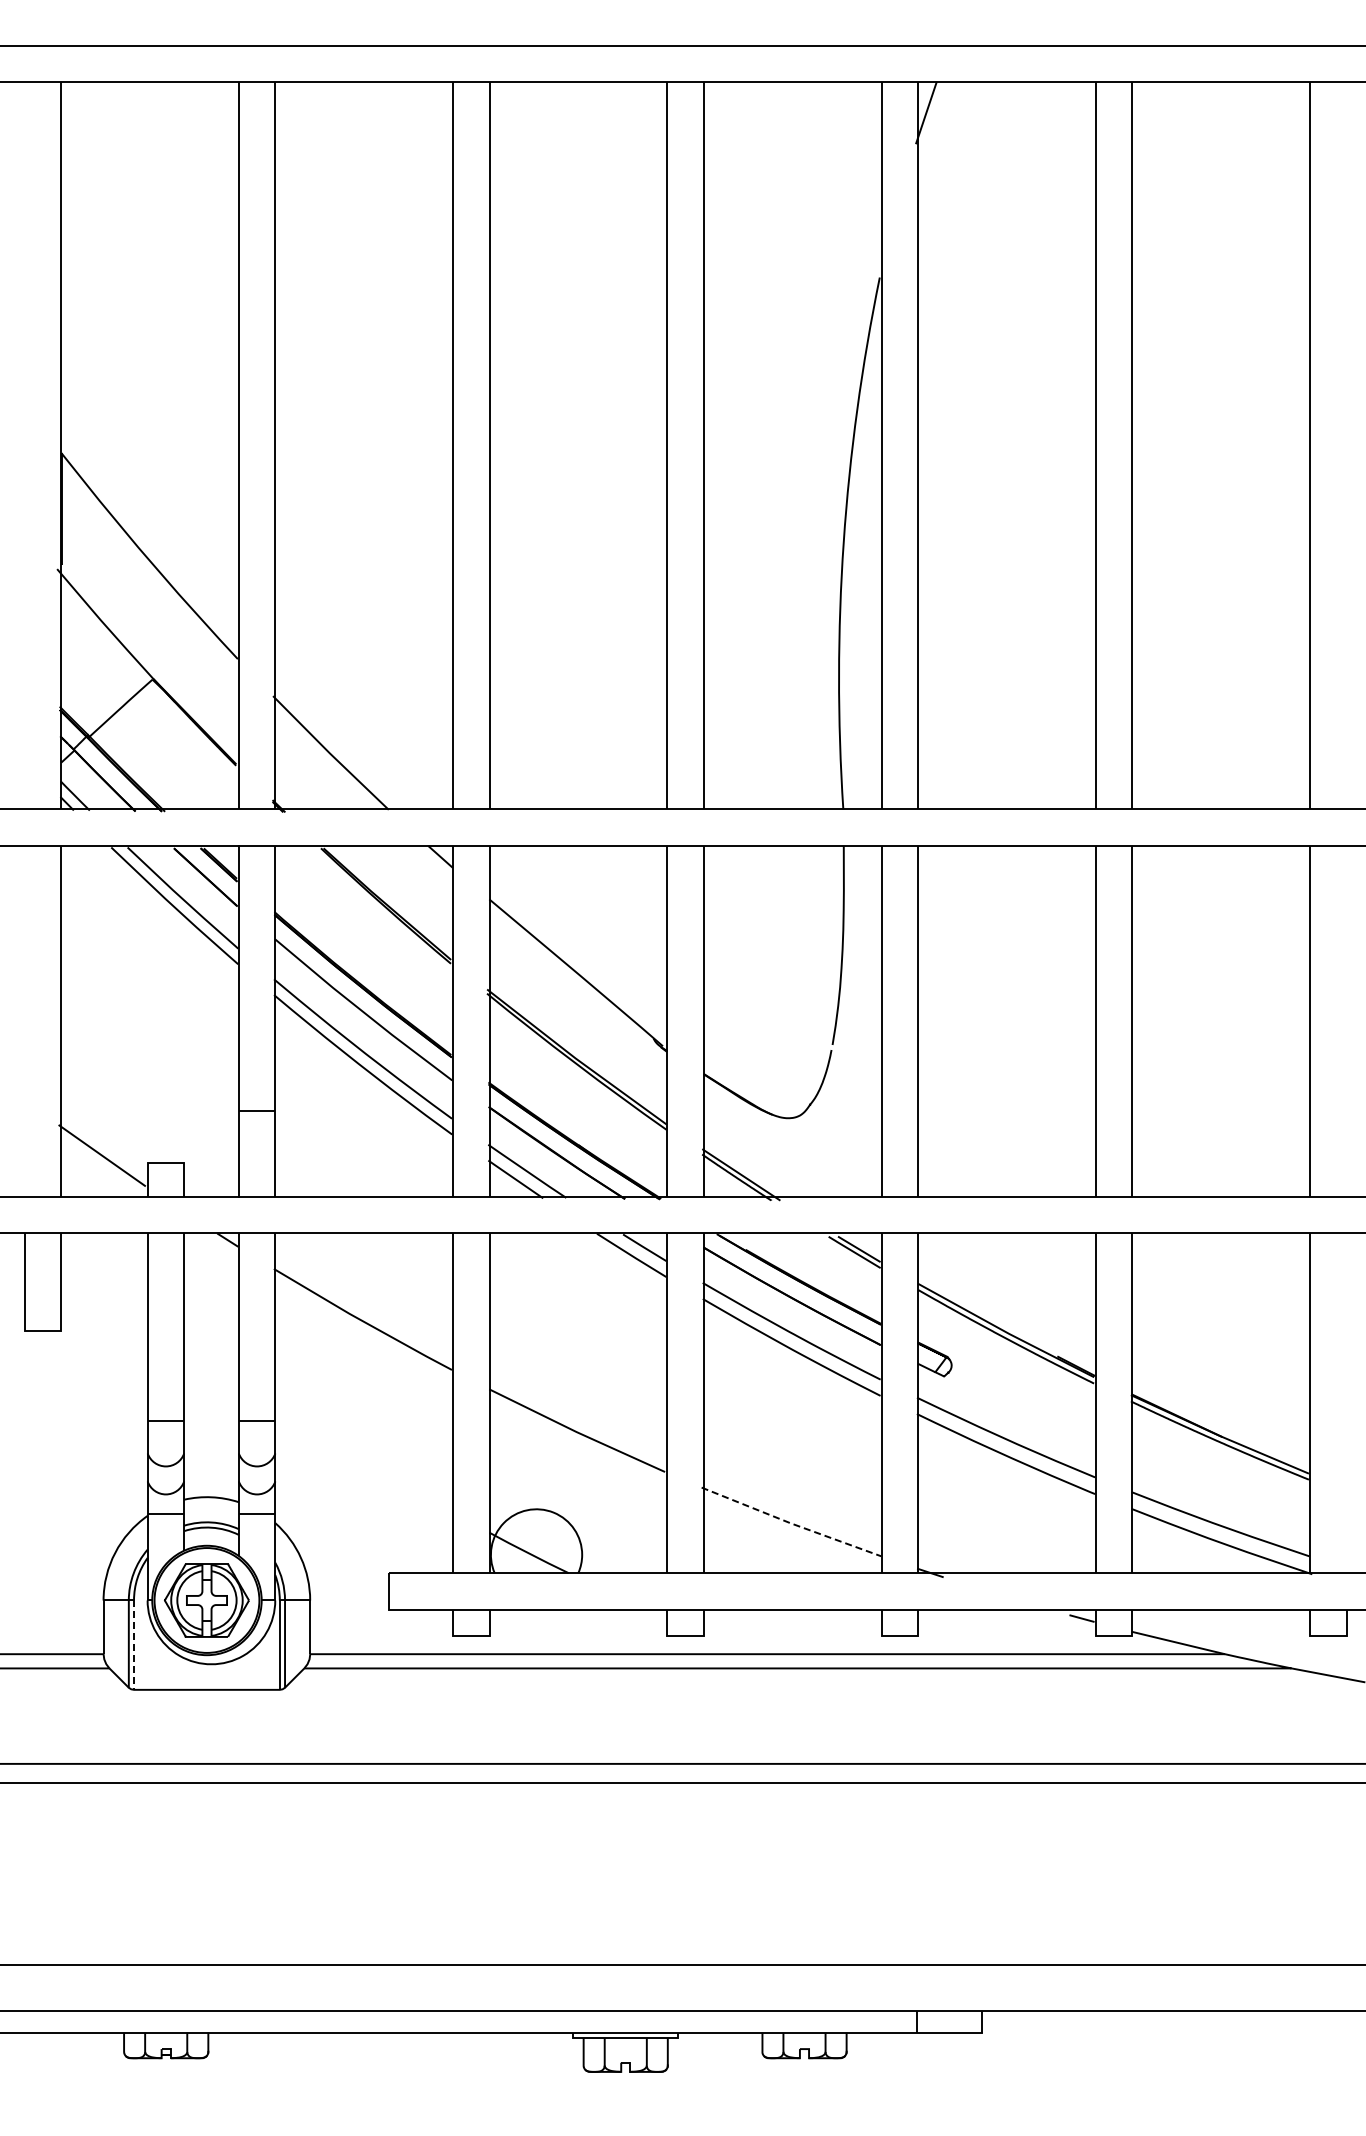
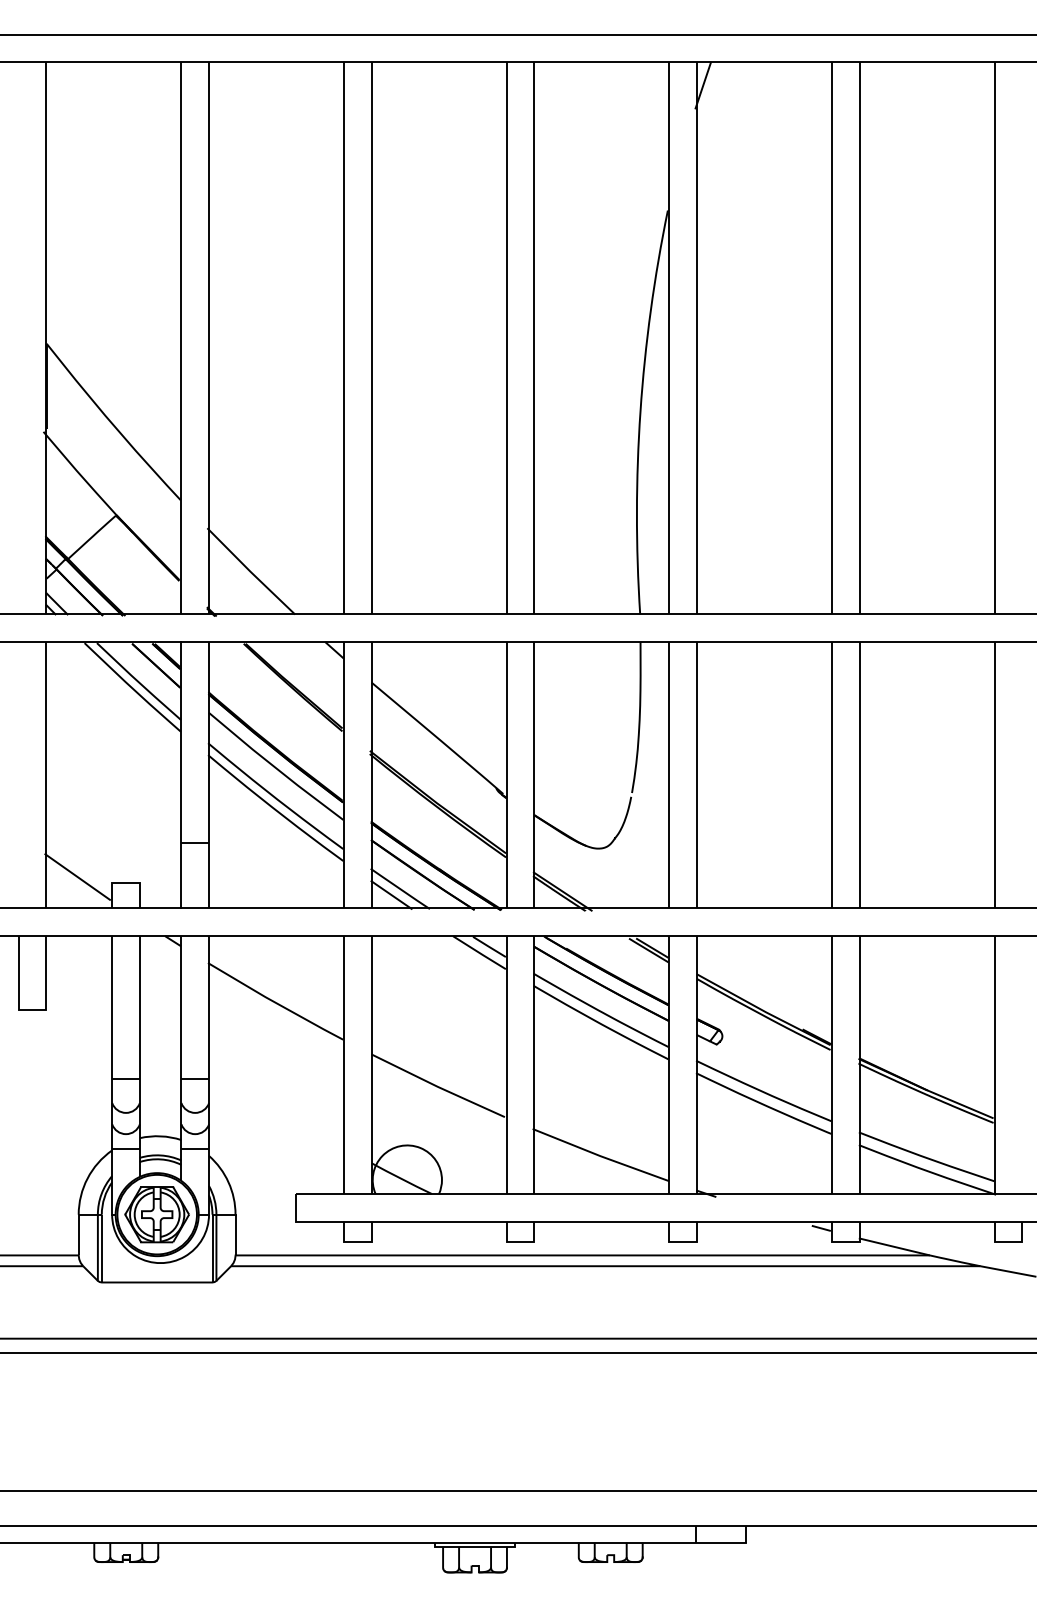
line: (790, 1523) -> (600, 1156), dashed -> solid
line: (134, 1645) -> (102, 1248), dashed -> solid

